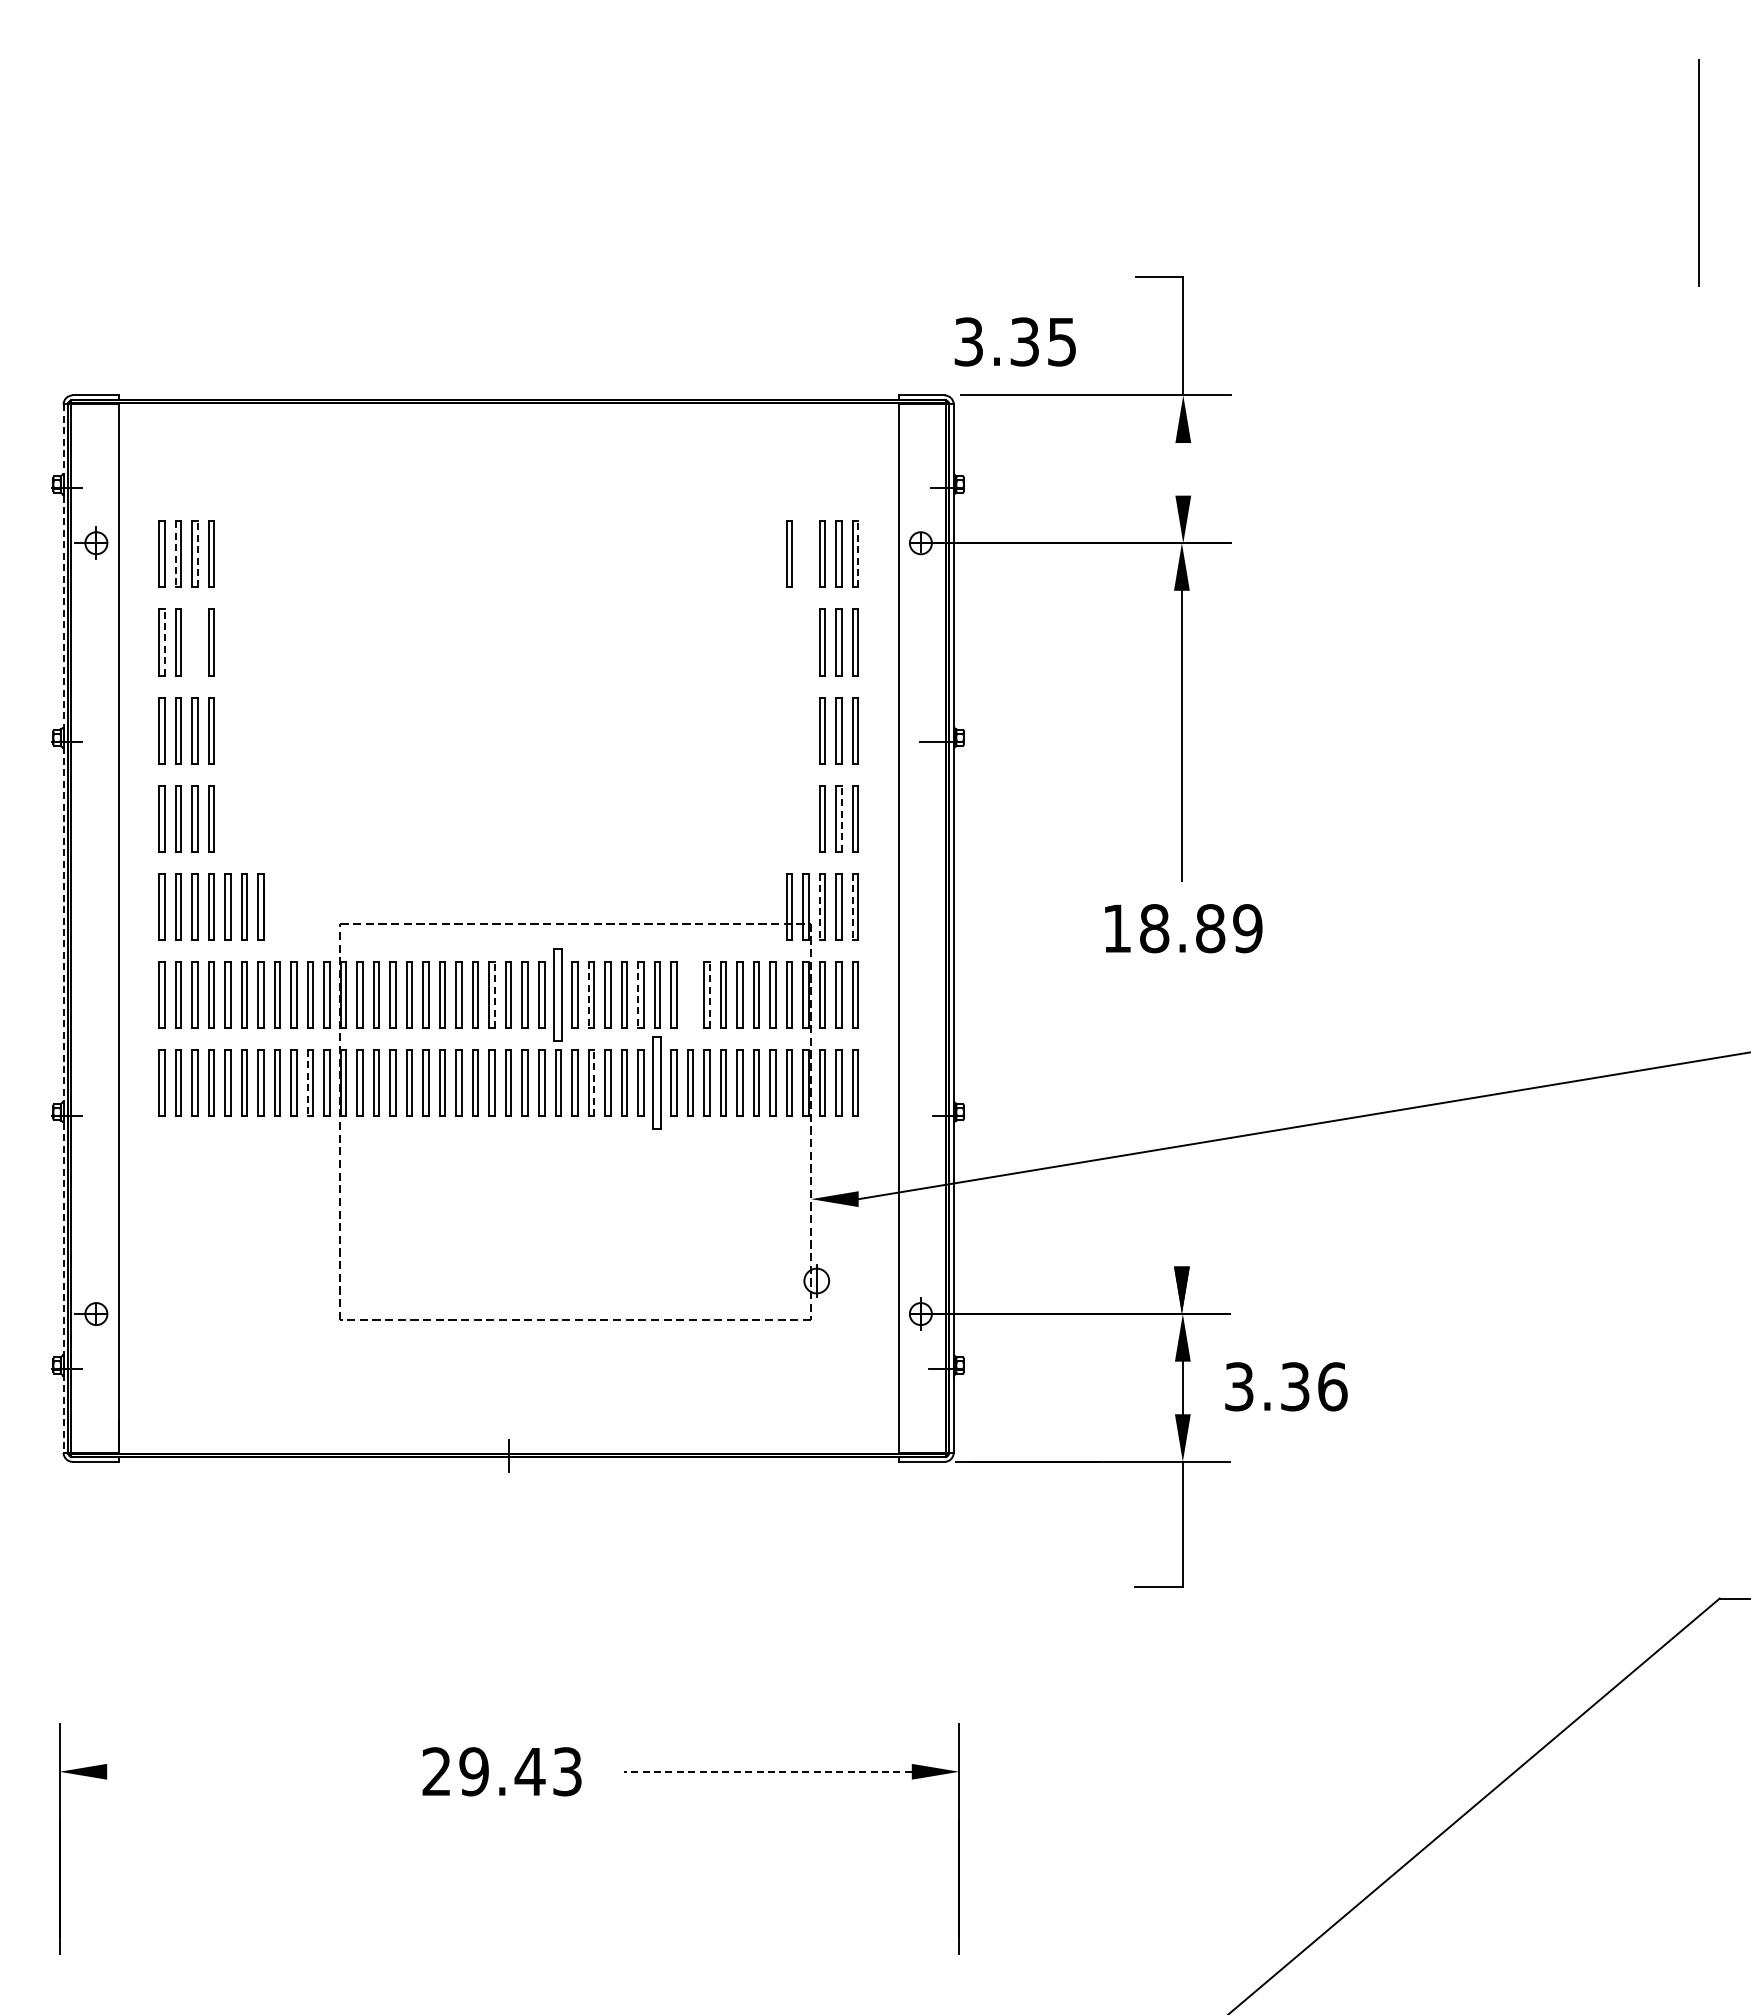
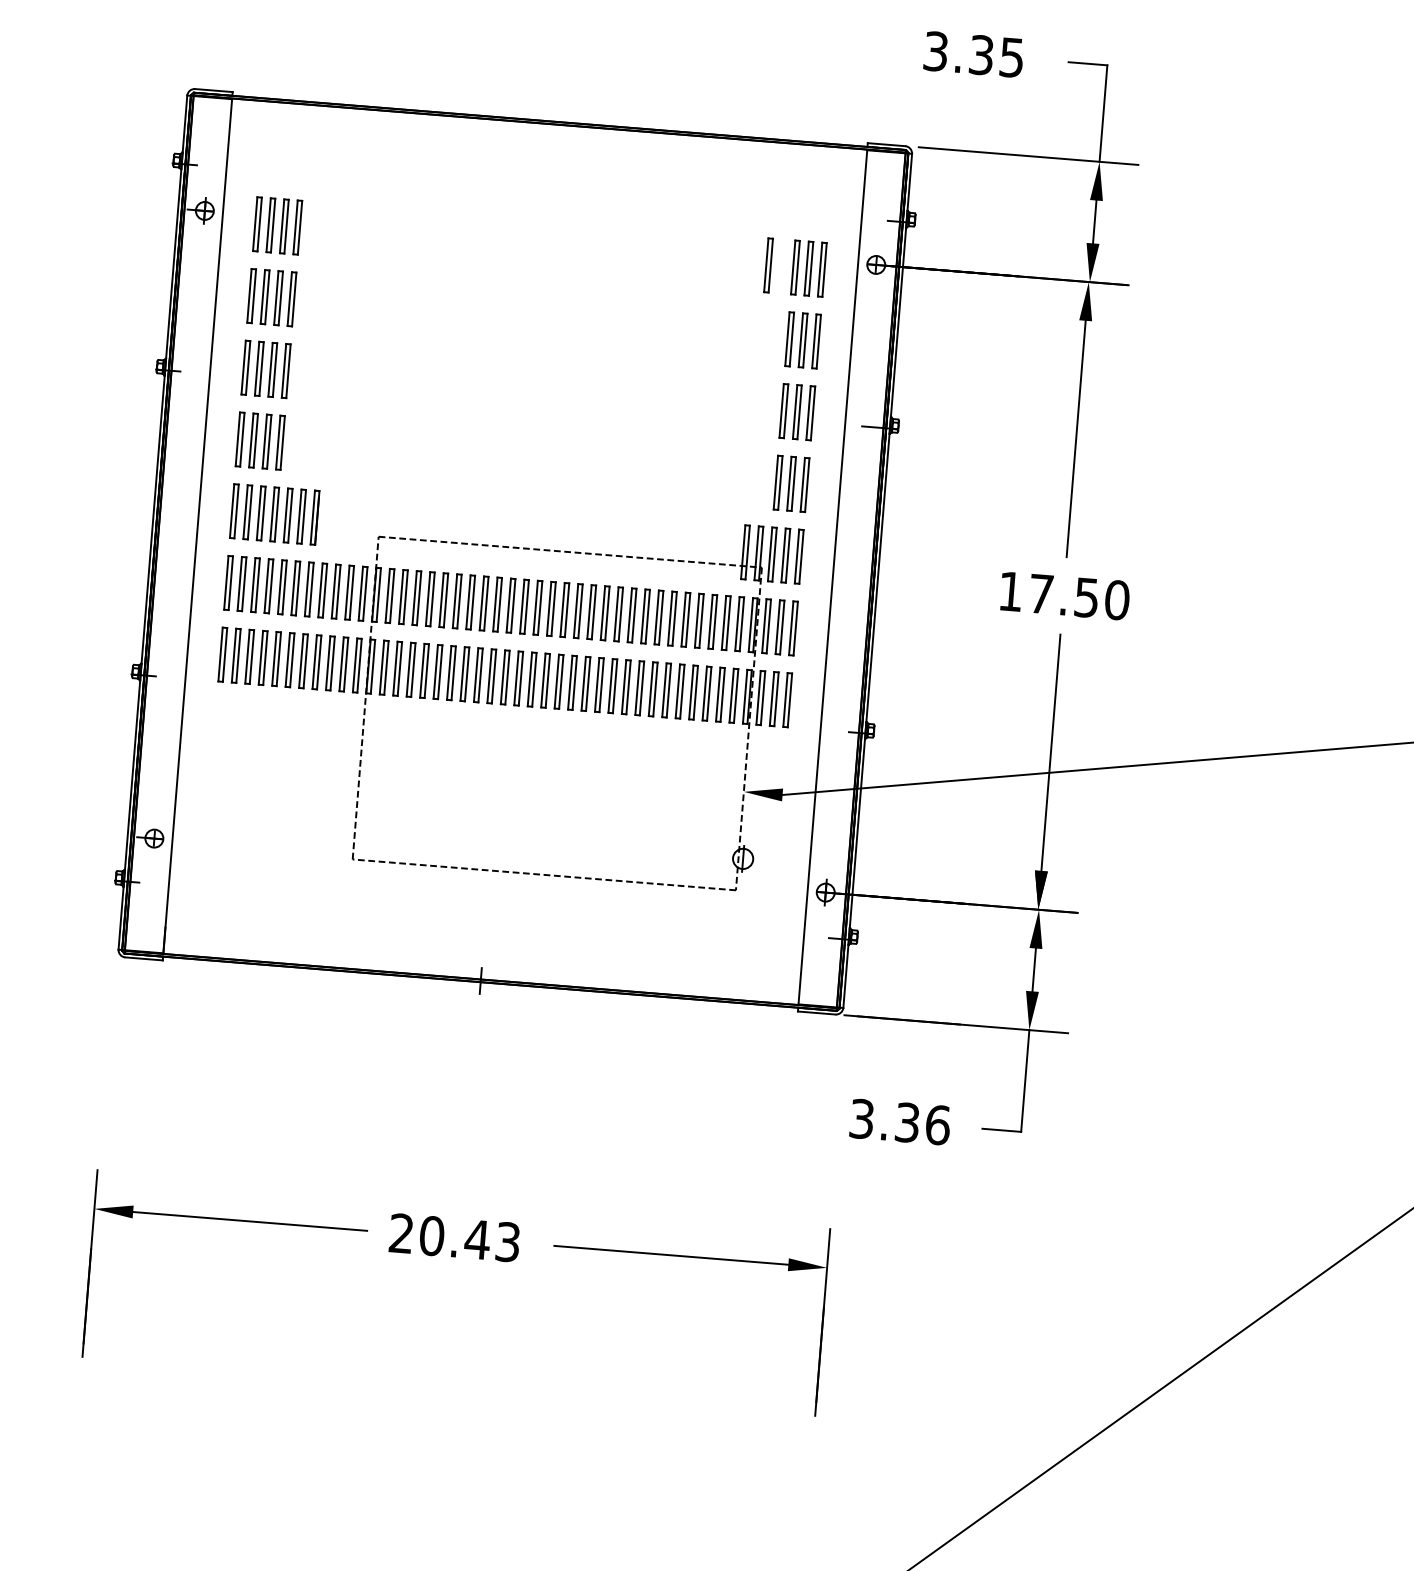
text: (1014, 341) -> (973, 54), moved
line: (1183, 469) -> (1094, 222), added
line: (197, 553) -> (286, 225), dashed -> solid
line: (858, 553) -> (824, 269), dashed -> solid
line: (175, 554) -> (268, 225), dashed -> solid
line: (164, 642) -> (253, 296), dashed -> solid
part: (194, 642) -> (278, 298), added
line: (841, 818) -> (793, 483), dashed -> solid
line: (819, 907) -> (769, 554), dashed -> solid
line: (852, 907) -> (796, 557), dashed -> solid
text: (1201, 928) -> (1079, 597), 18.89 -> 17.50
line: (63, 929) -> (152, 523), dashed -> solid
line: (494, 994) -> (499, 604), dashed -> solid
part: (558, 994) -> (551, 608), size x0.71
part: (690, 994) -> (659, 617), added
line: (709, 994) -> (674, 618), dashed -> solid
line: (588, 995) -> (575, 611), dashed -> solid
line: (638, 995) -> (616, 614), dashed -> solid
line: (594, 1082) -> (575, 682), dashed -> solid
part: (657, 1082) -> (626, 686), size x0.71
line: (307, 1083) -> (341, 664), dashed -> solid
line: (1181, 1121) -> (1050, 752), added
text: (1286, 1386) -> (900, 1121), moved
line: (250, 1771) -> (249, 1221), added
text: (474, 1771) -> (432, 1235), 29.43 -> 20.43
line: (768, 1771) -> (671, 1255), dashed -> solid

